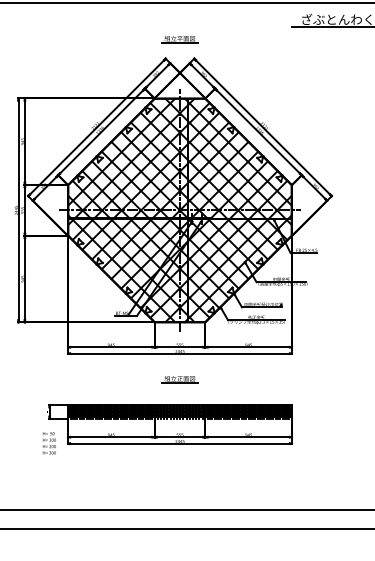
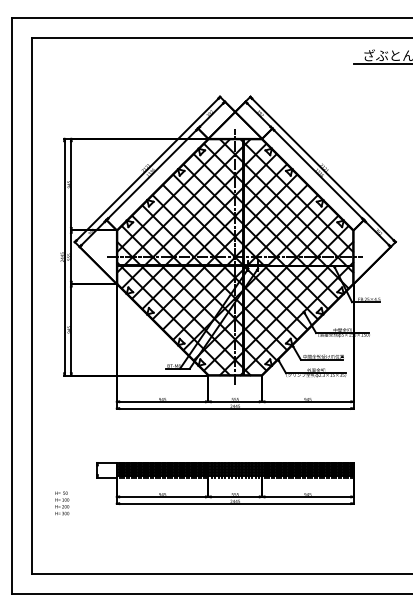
part: (180, 39) -> (235, 76), removed
part: (180, 379) -> (235, 435), removed
text: (49, 443) -> (62, 503), moved

